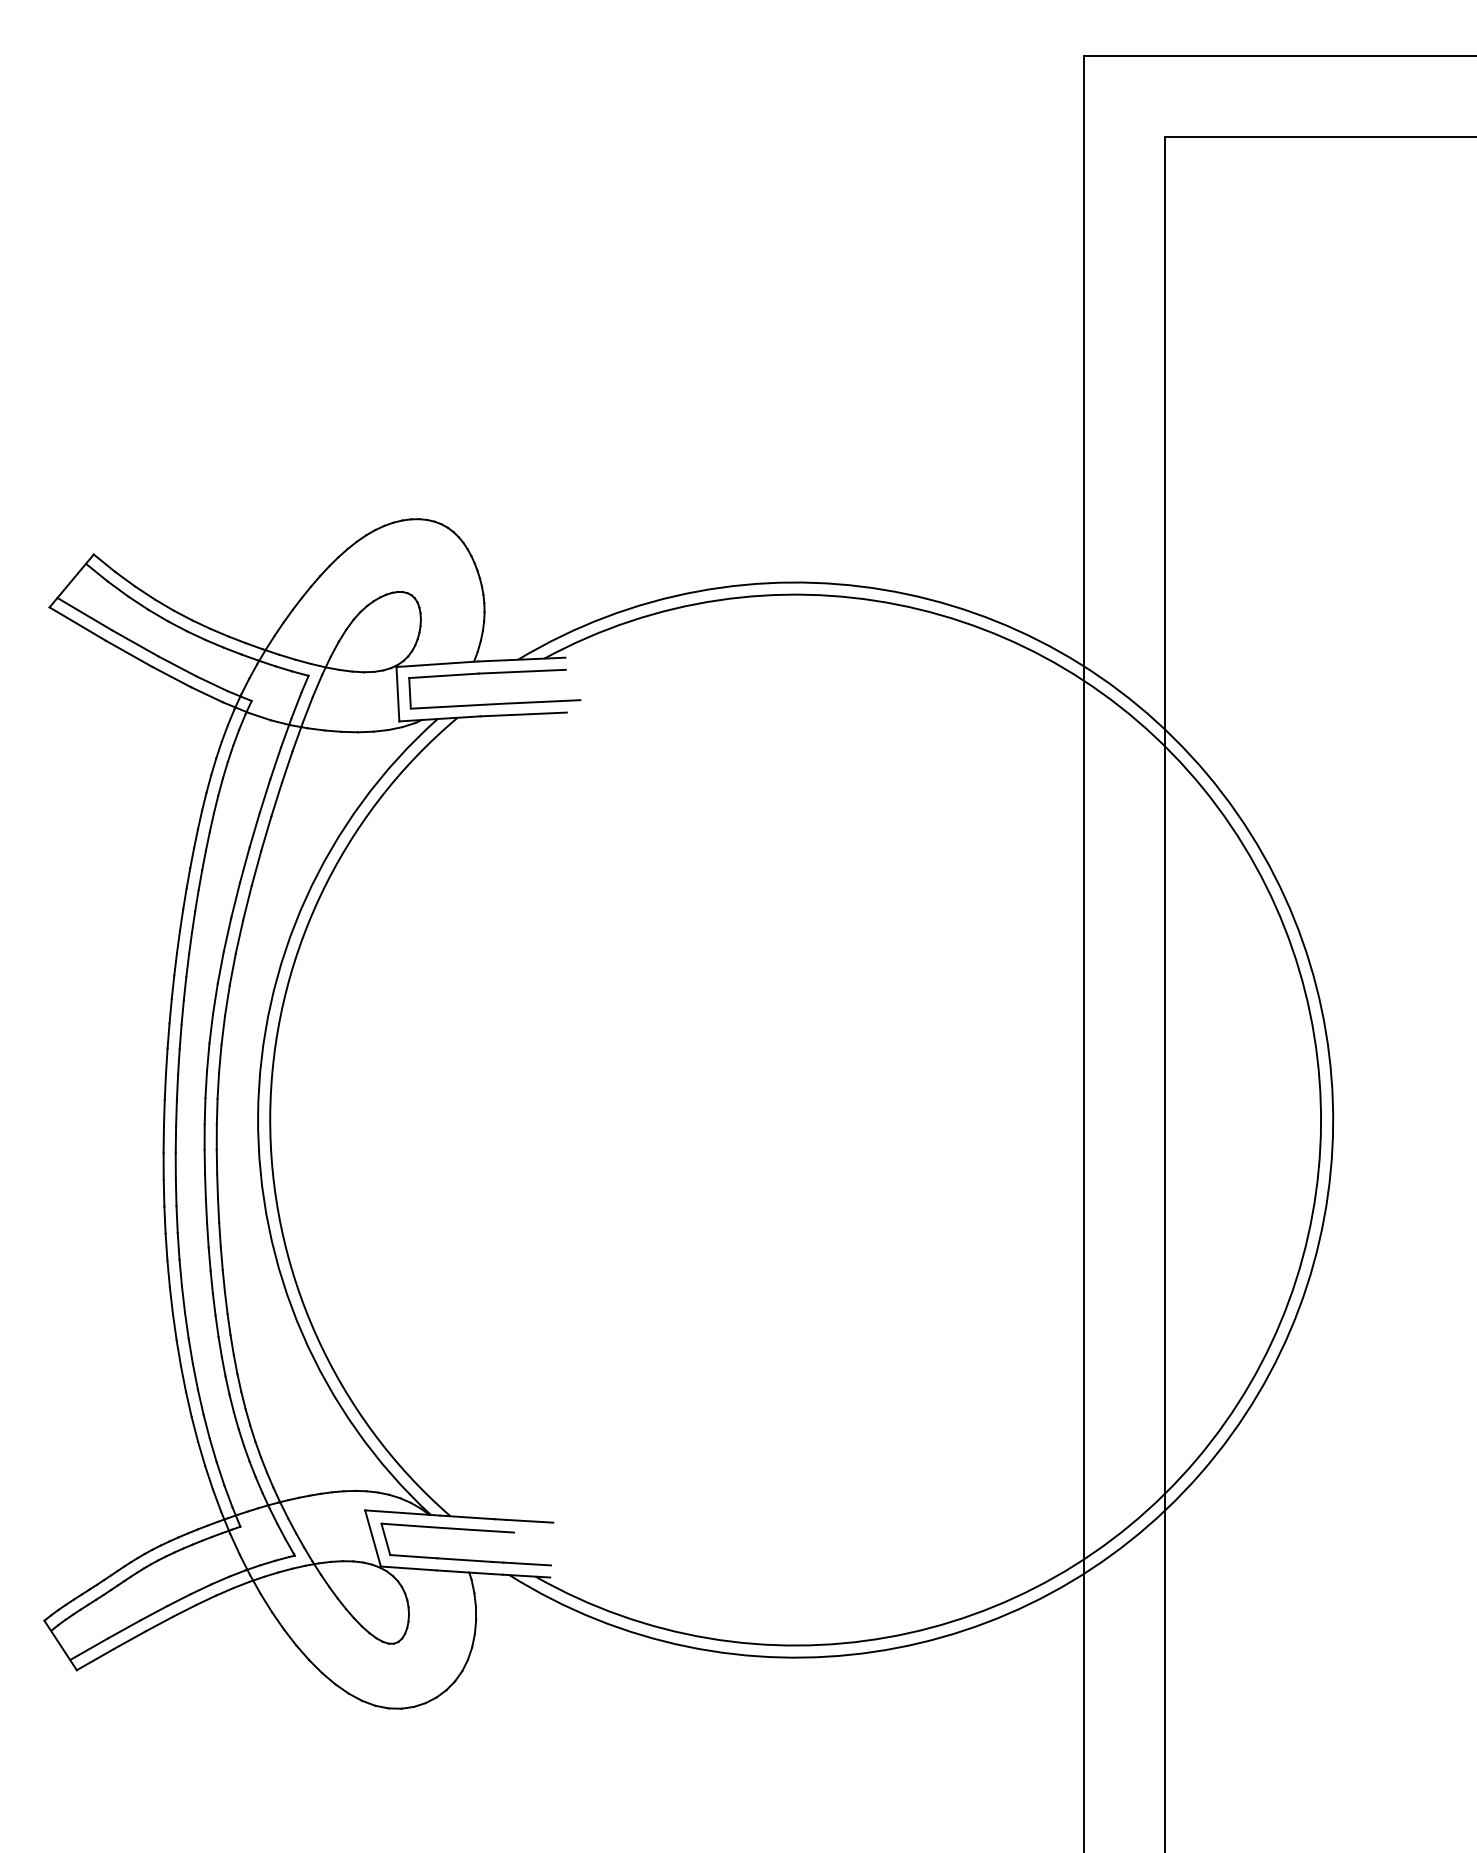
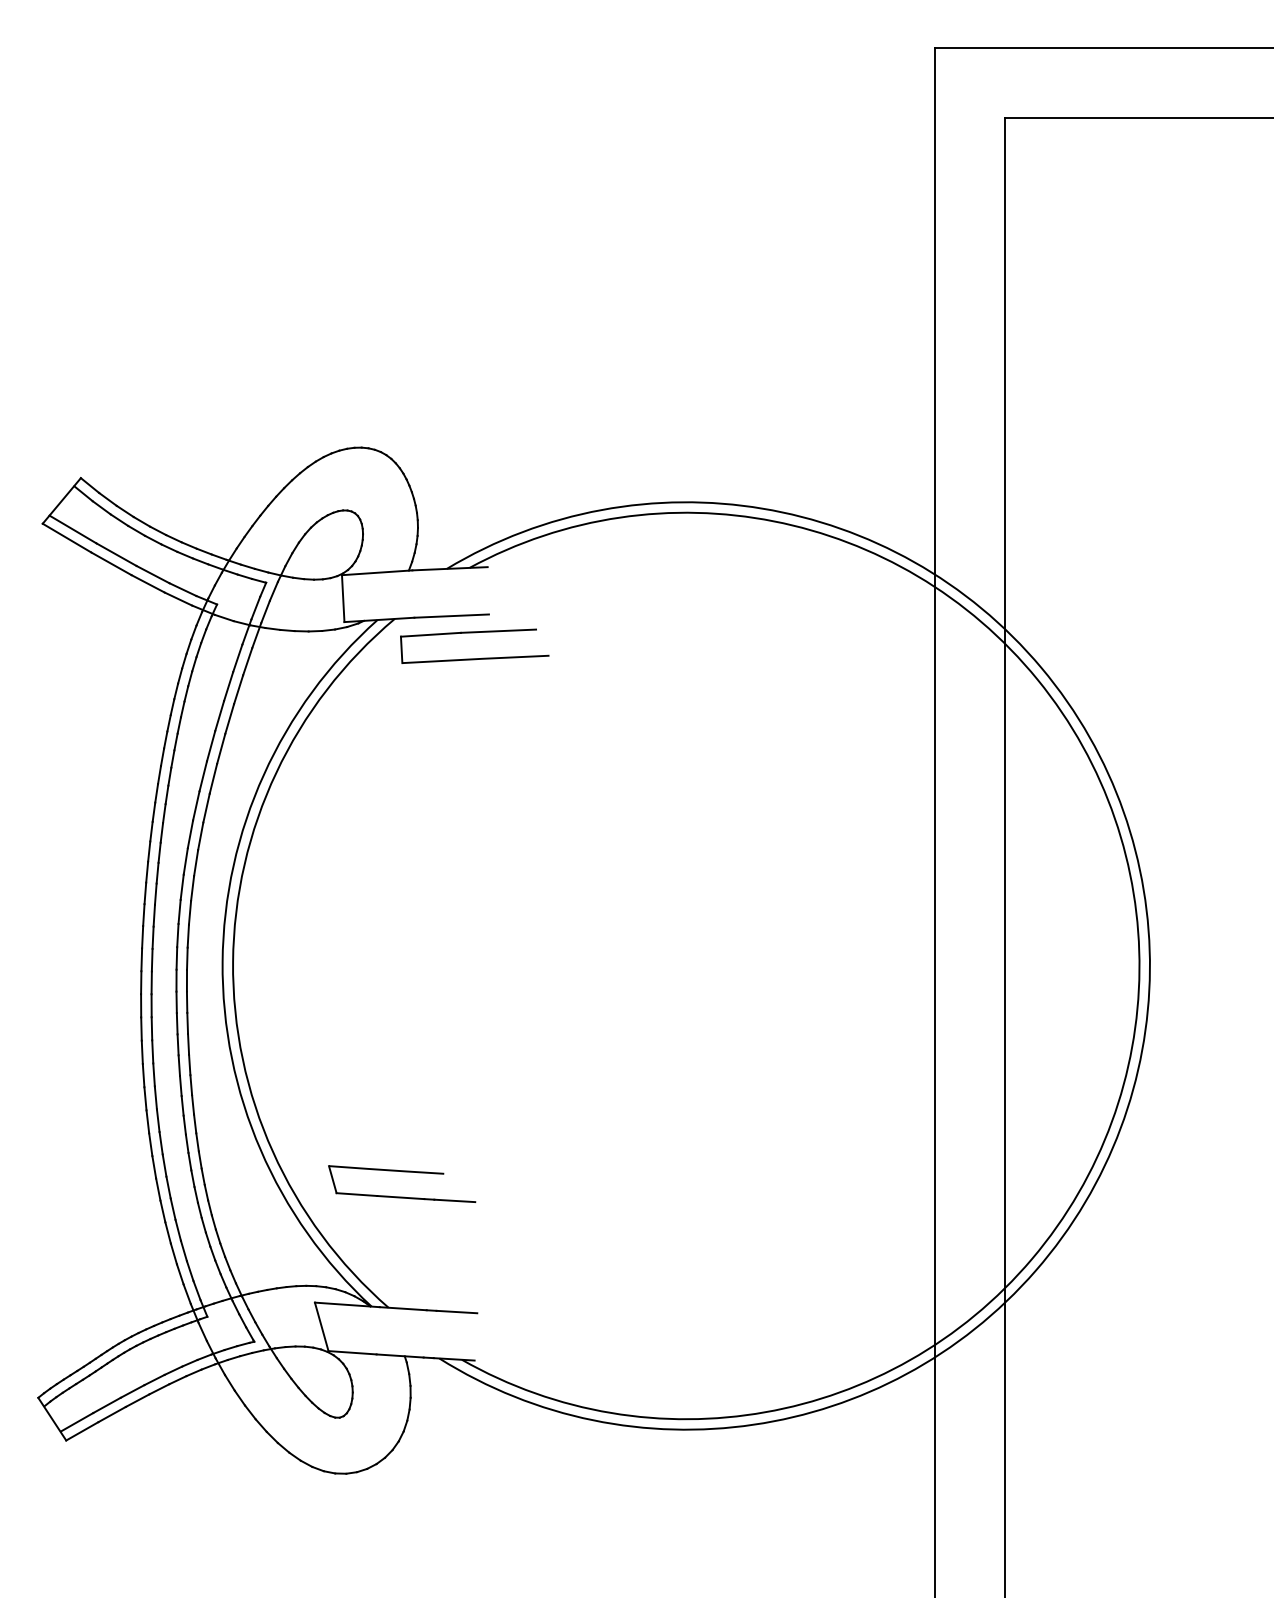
part: (494, 674) -> (474, 633), moved
part: (466, 1531) -> (402, 1172), moved

